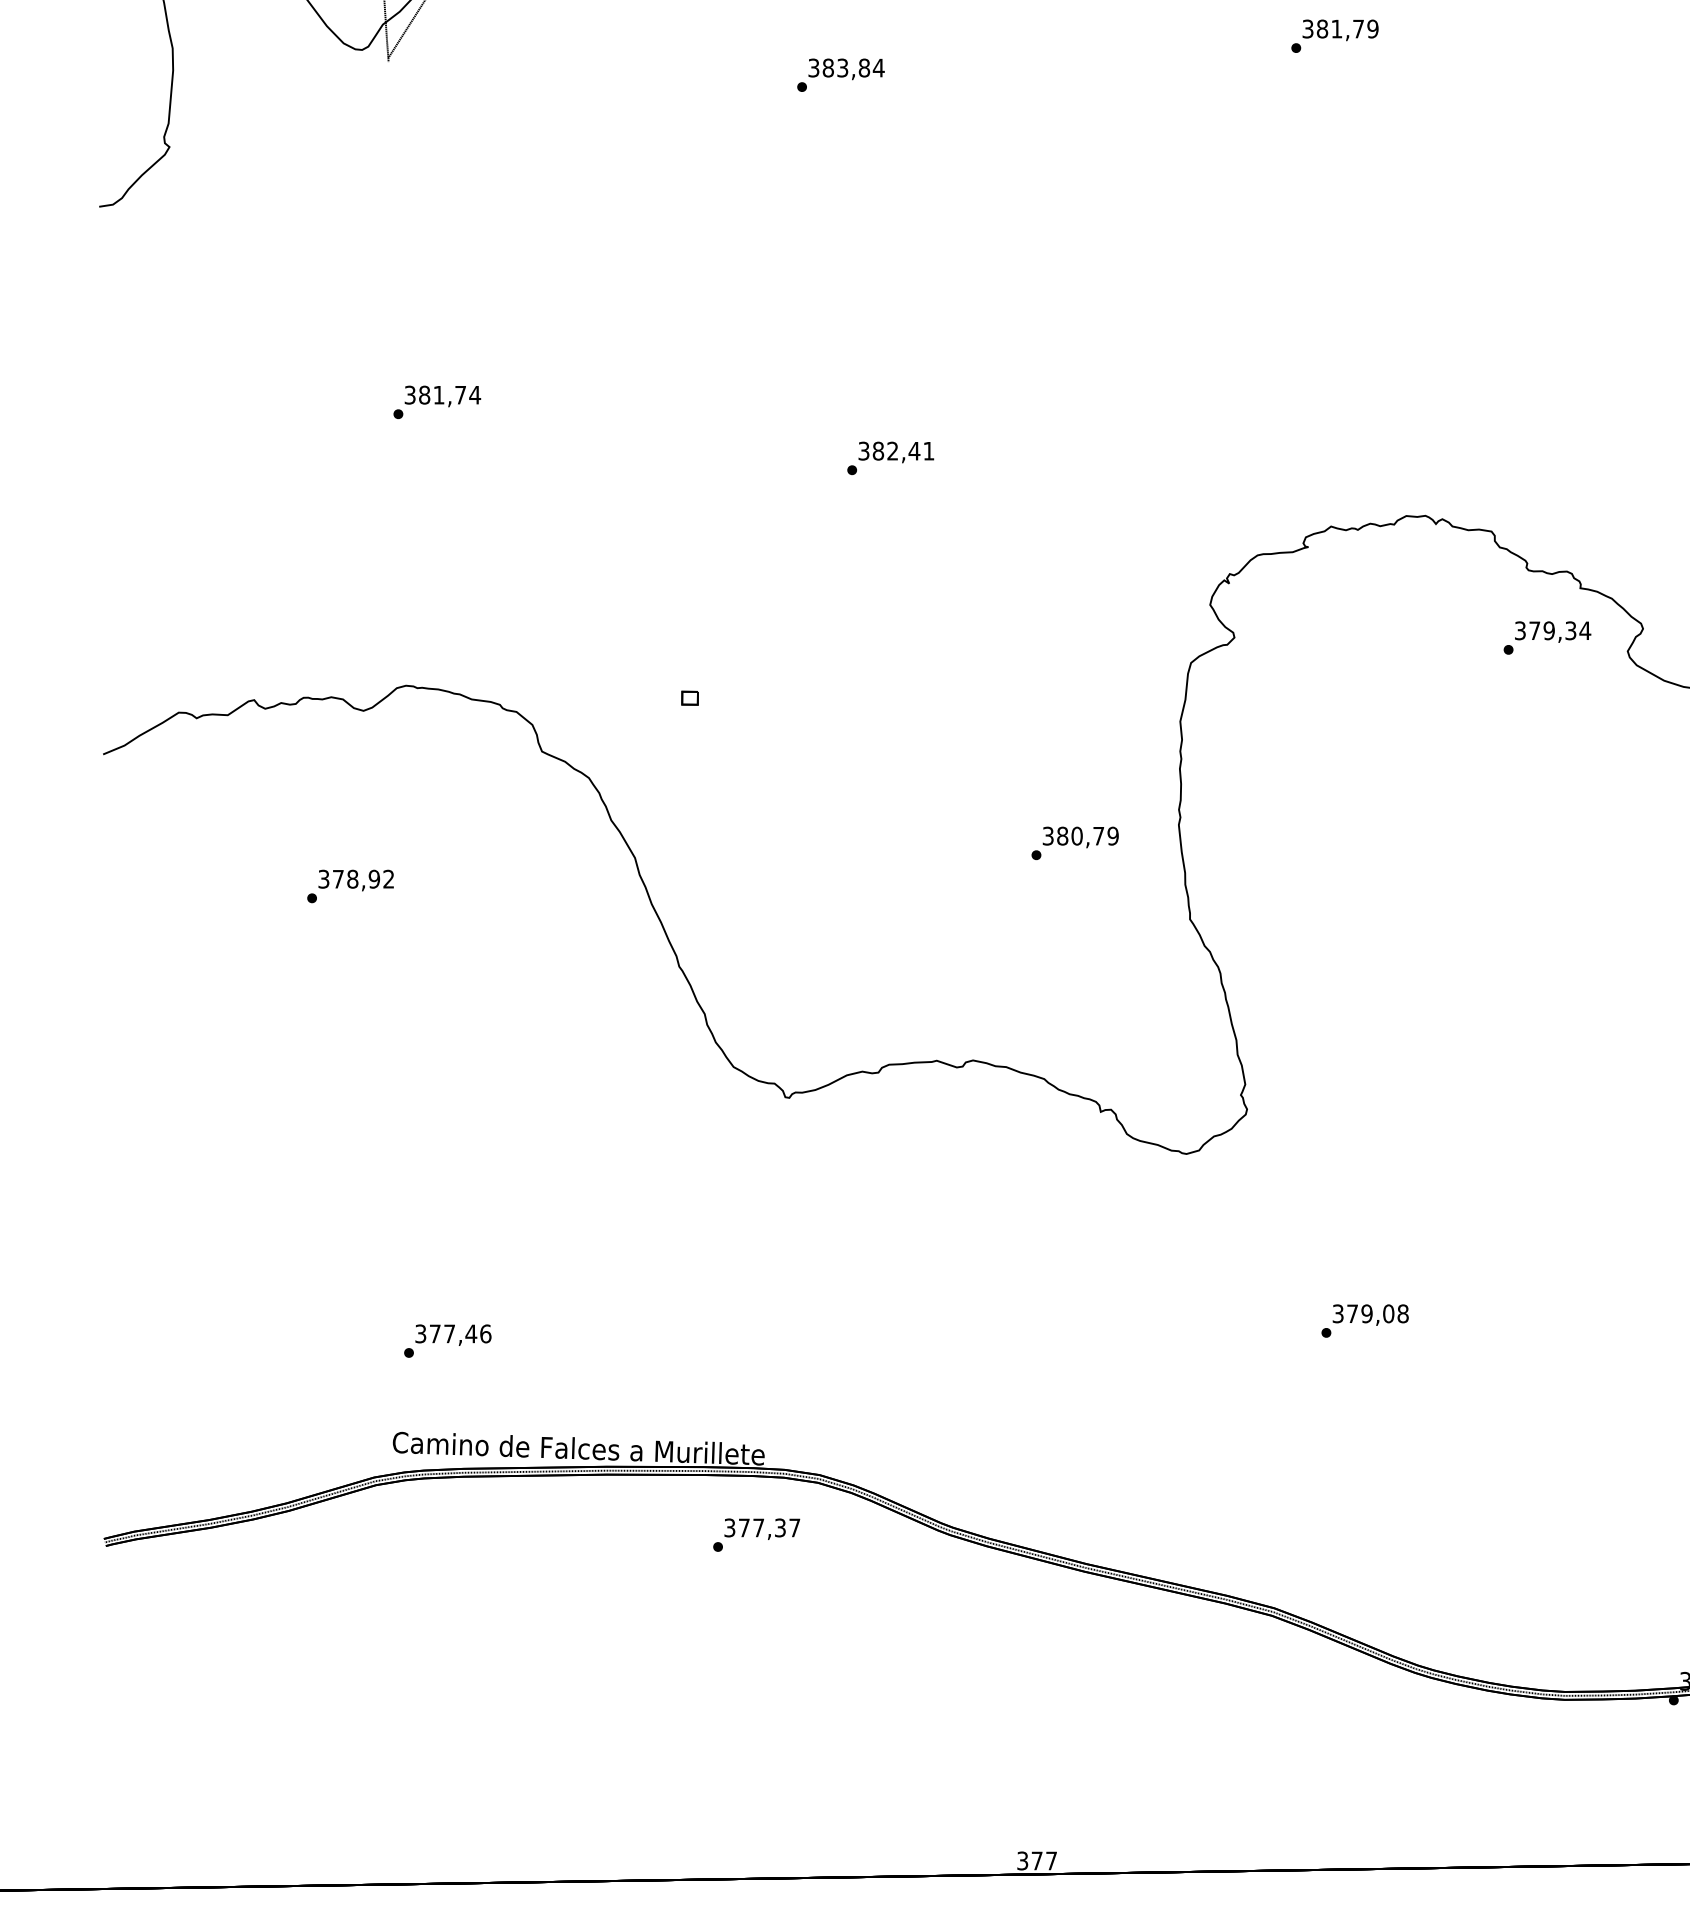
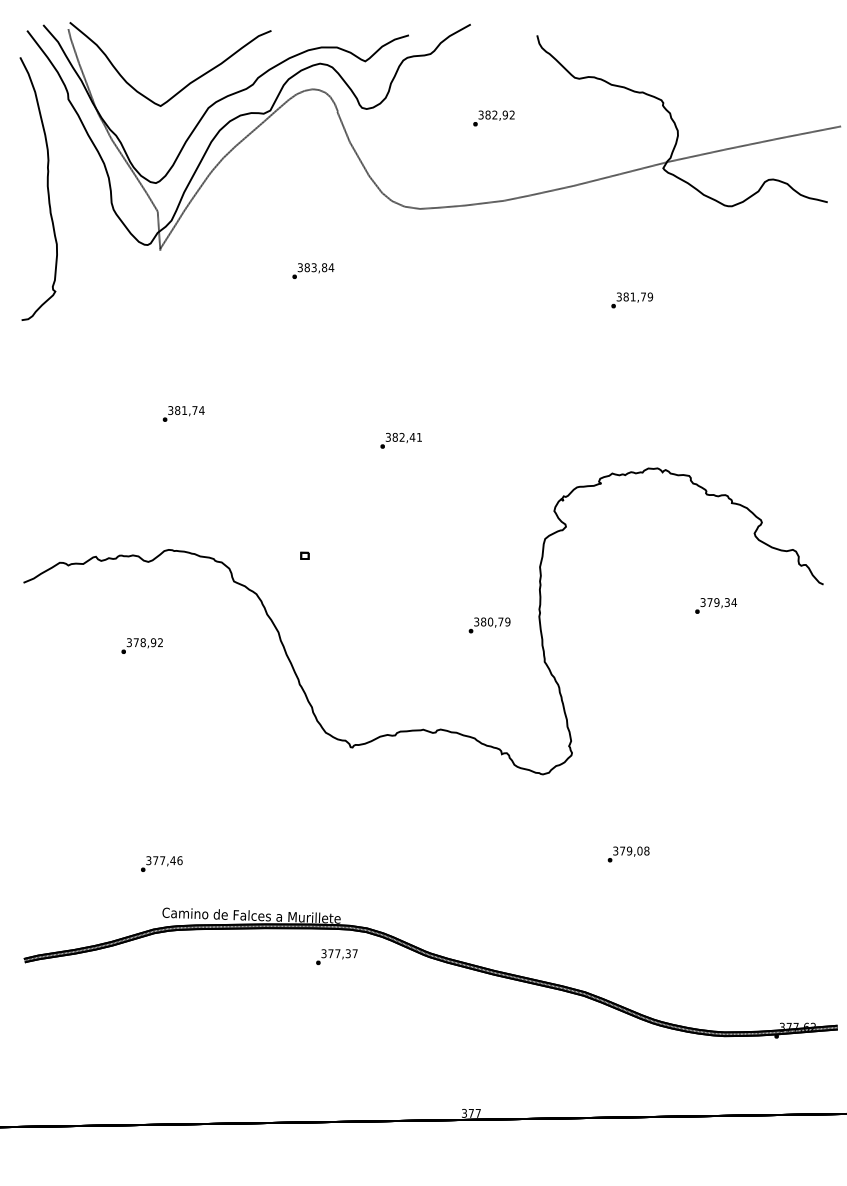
text: (1335, 36) -> (632, 300), moved
text: (841, 73) -> (313, 270), moved
text: (1546, 636) -> (715, 605), moved
text: (447, 1339) -> (161, 863), moved

